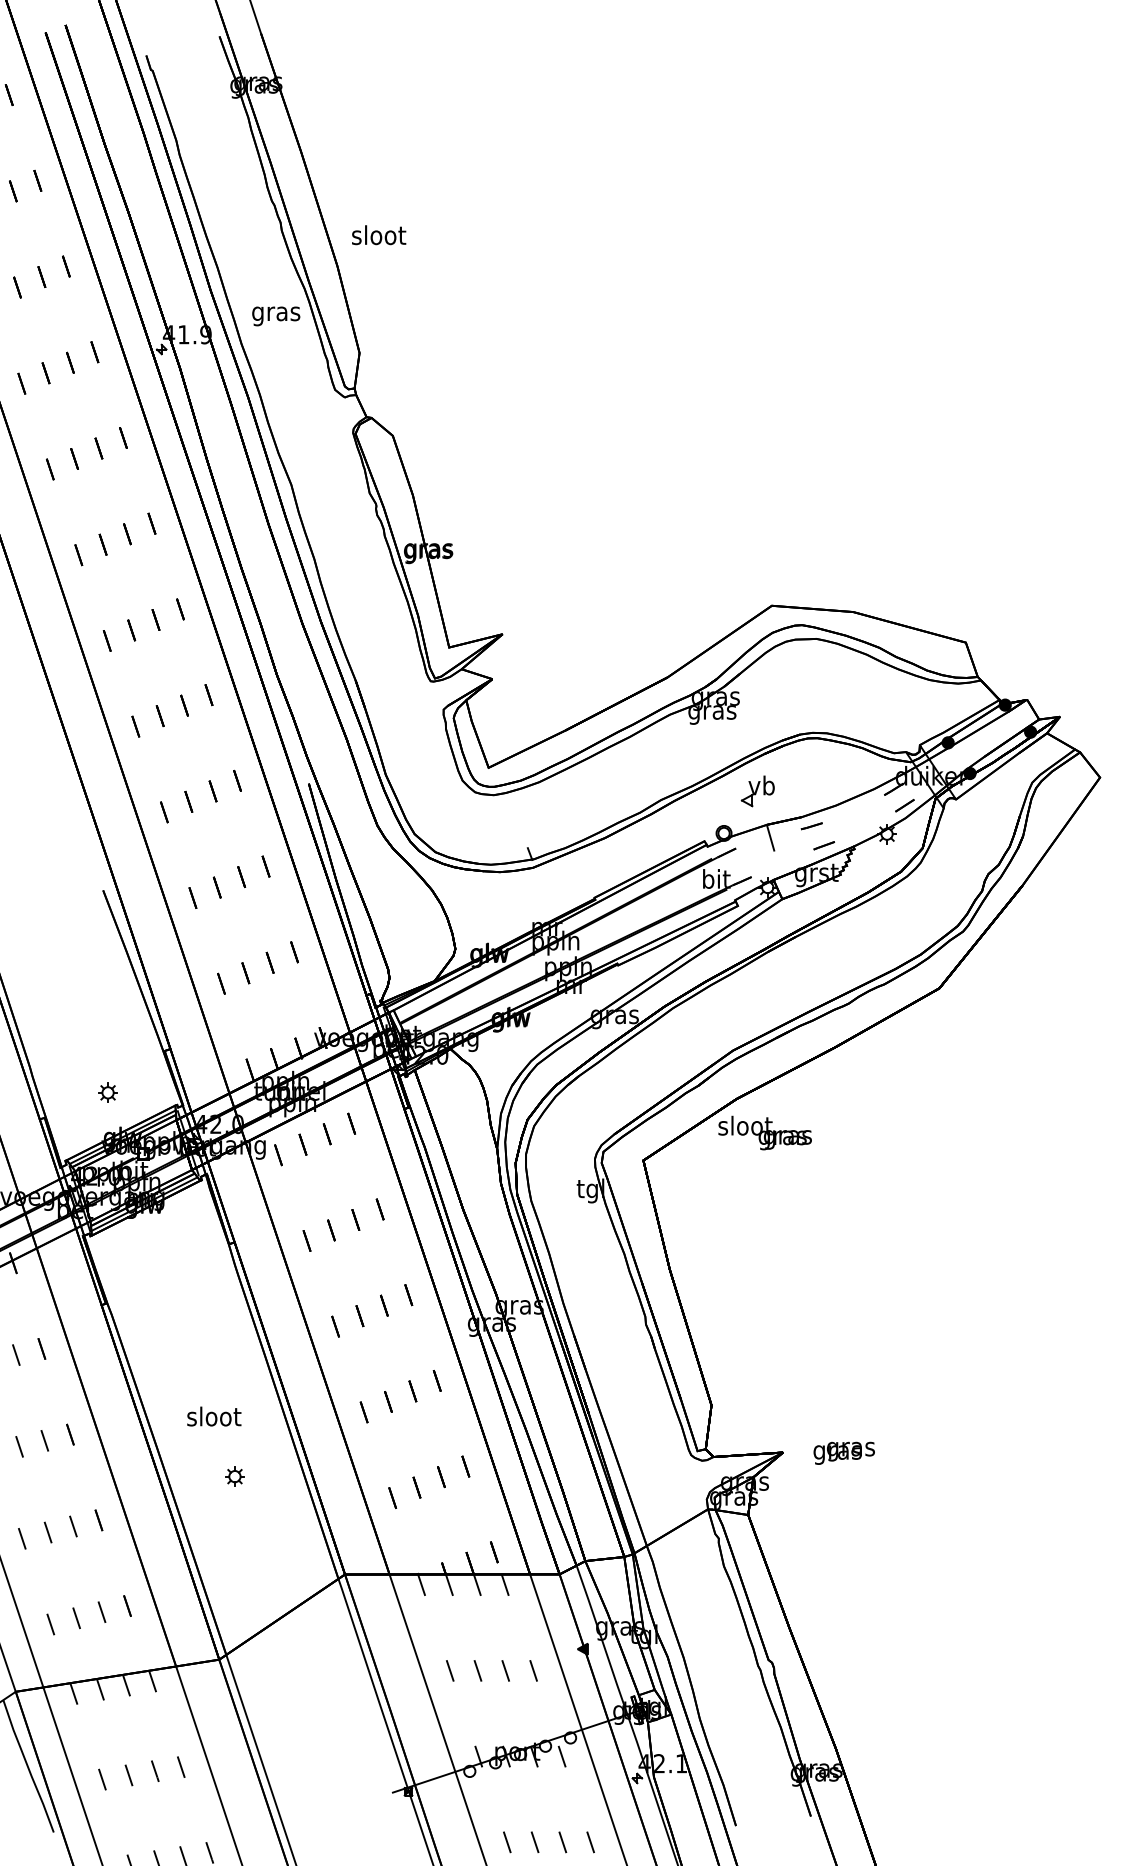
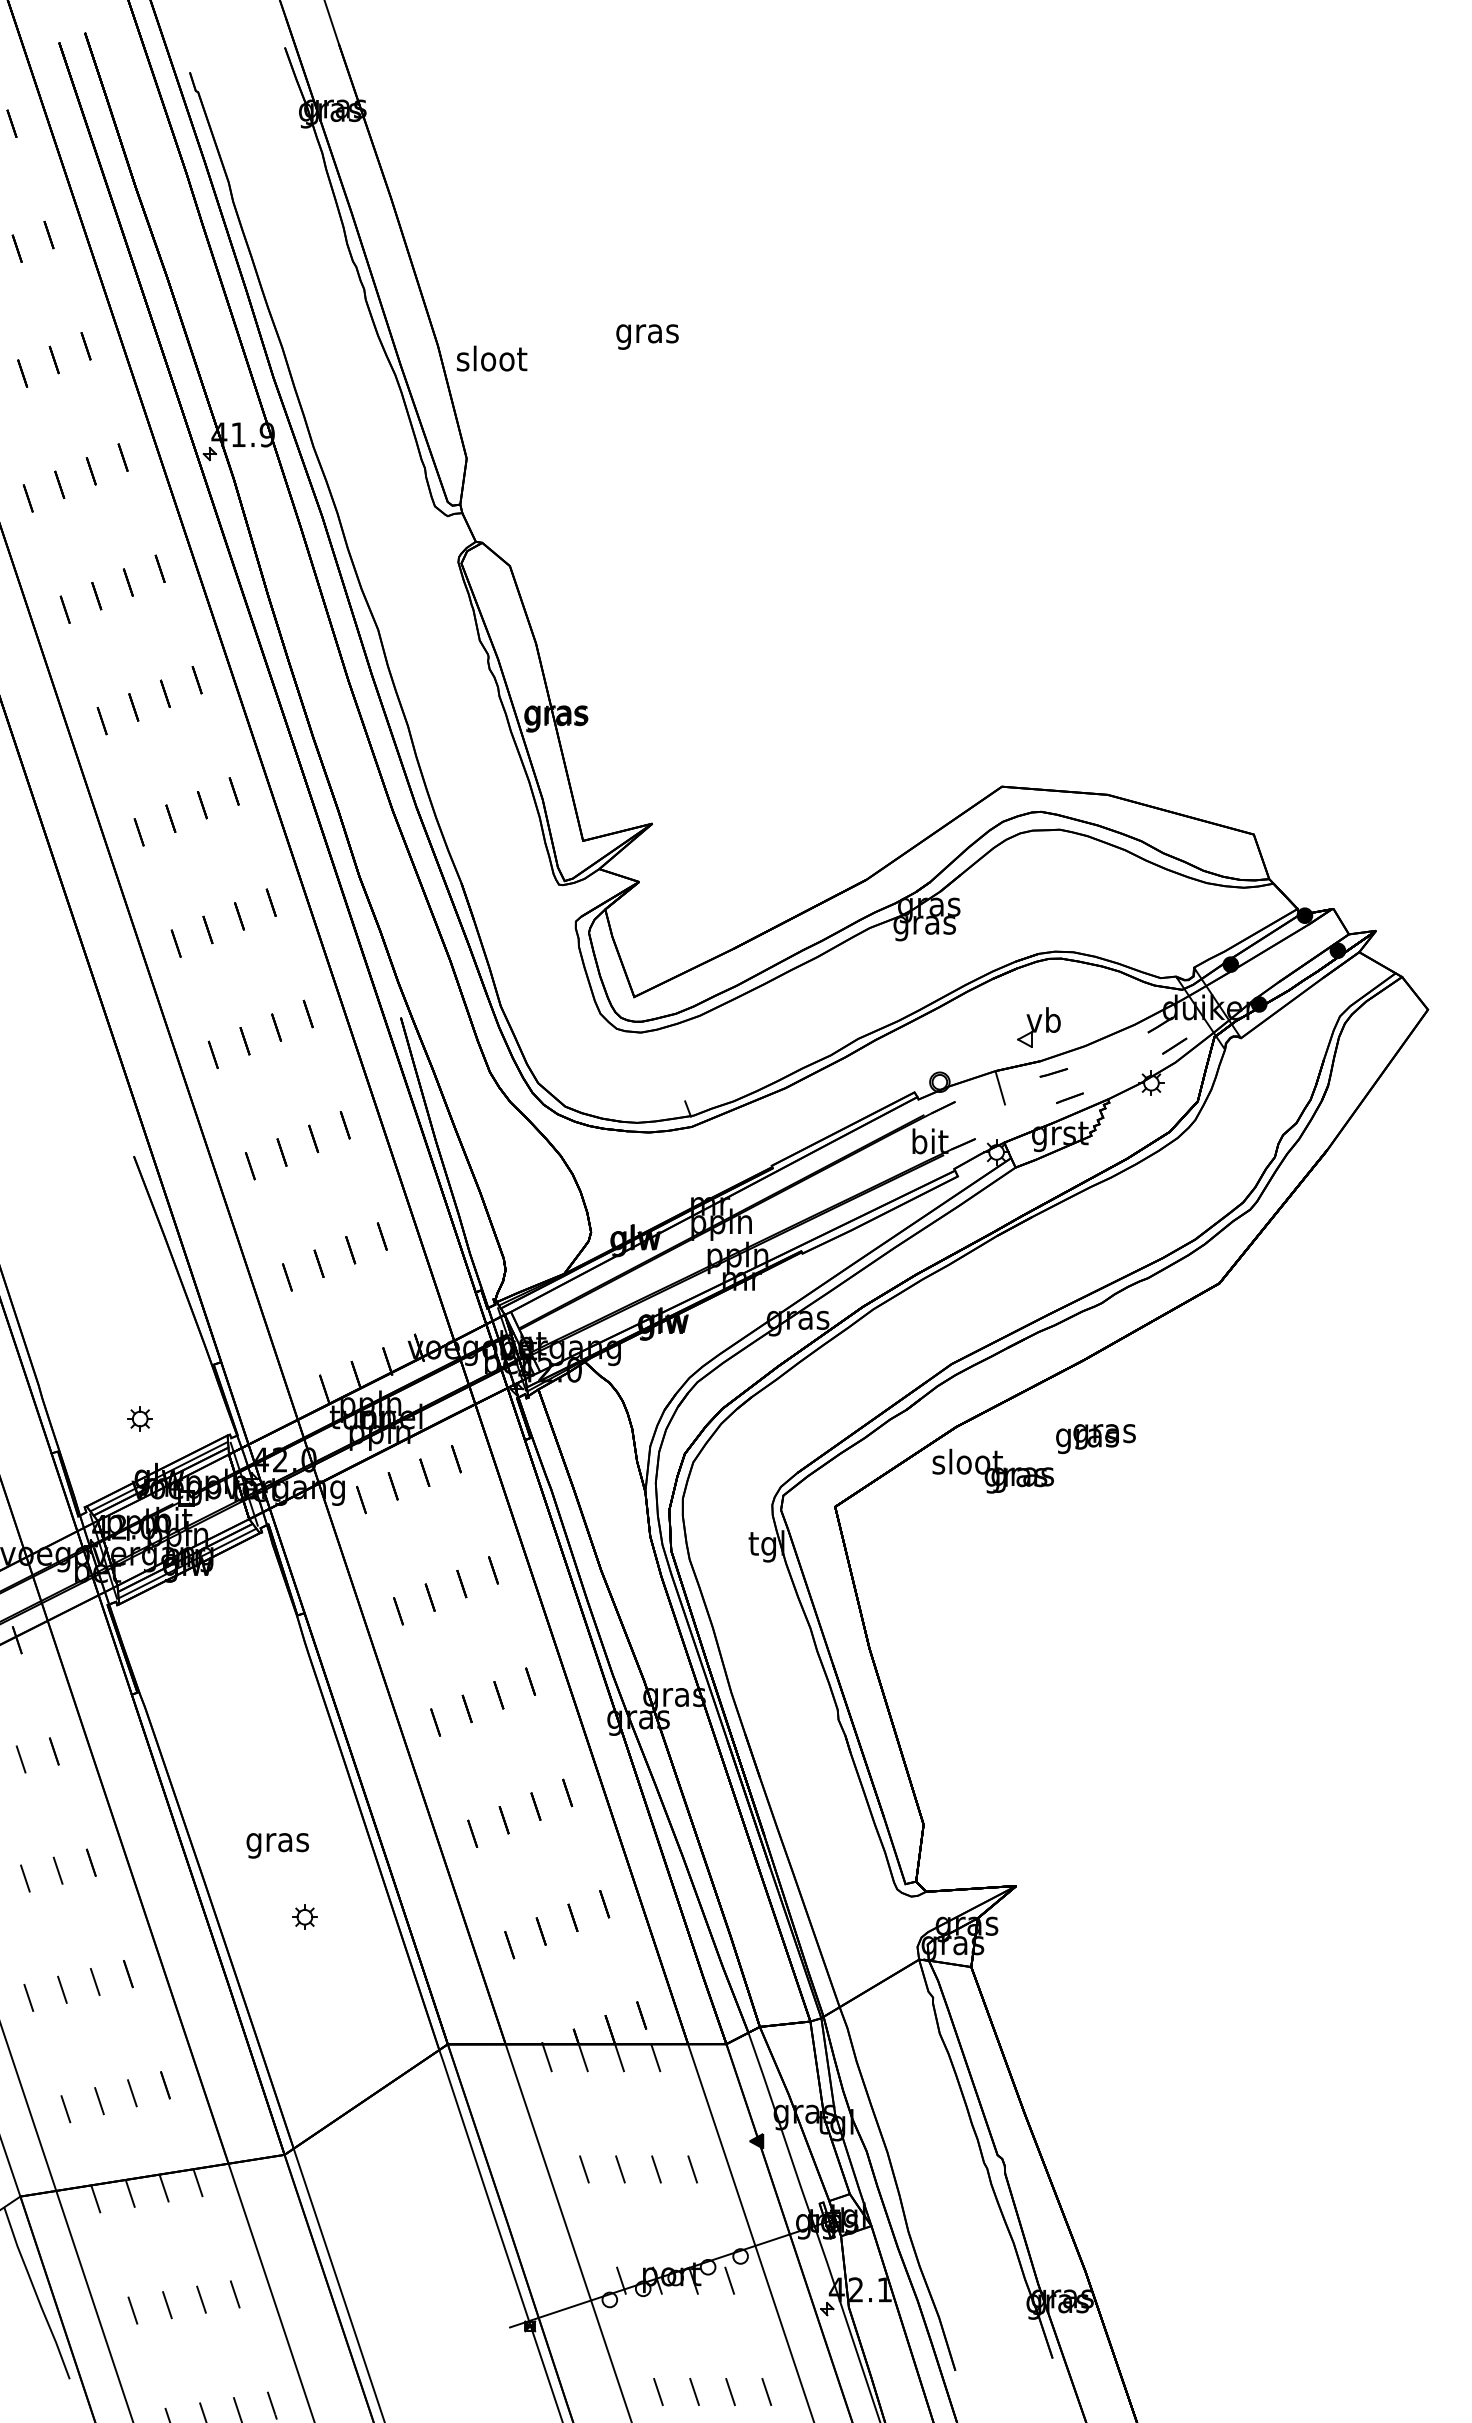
text: (379, 235) -> (492, 358), moved
text: (276, 315) -> (647, 336), moved
part: (757, 791) -> (1038, 1027), moved
text: (214, 1419) -> (278, 1842), sloot -> gras
text: (843, 1453) -> (1095, 1439), moved

